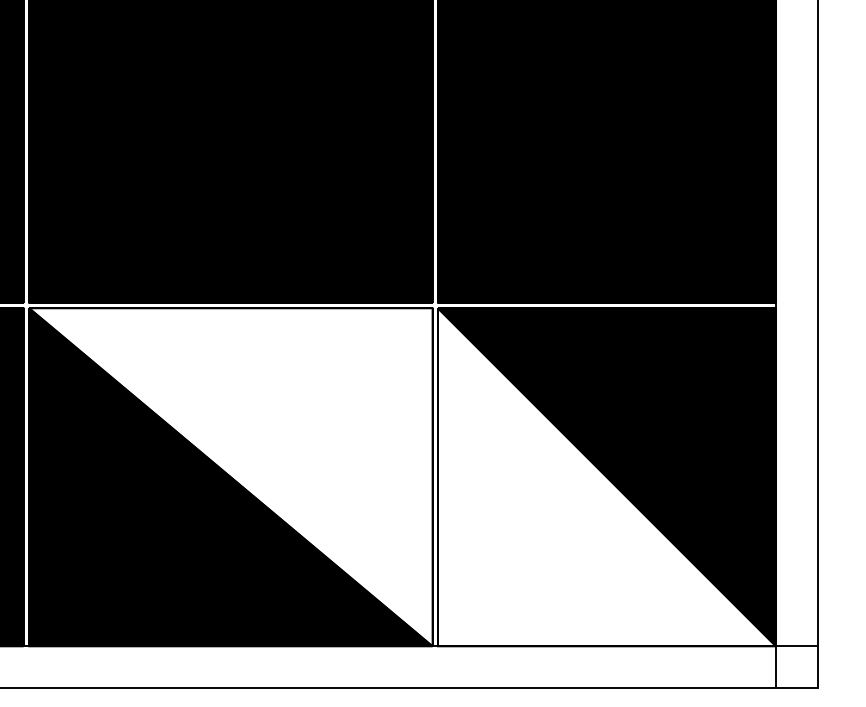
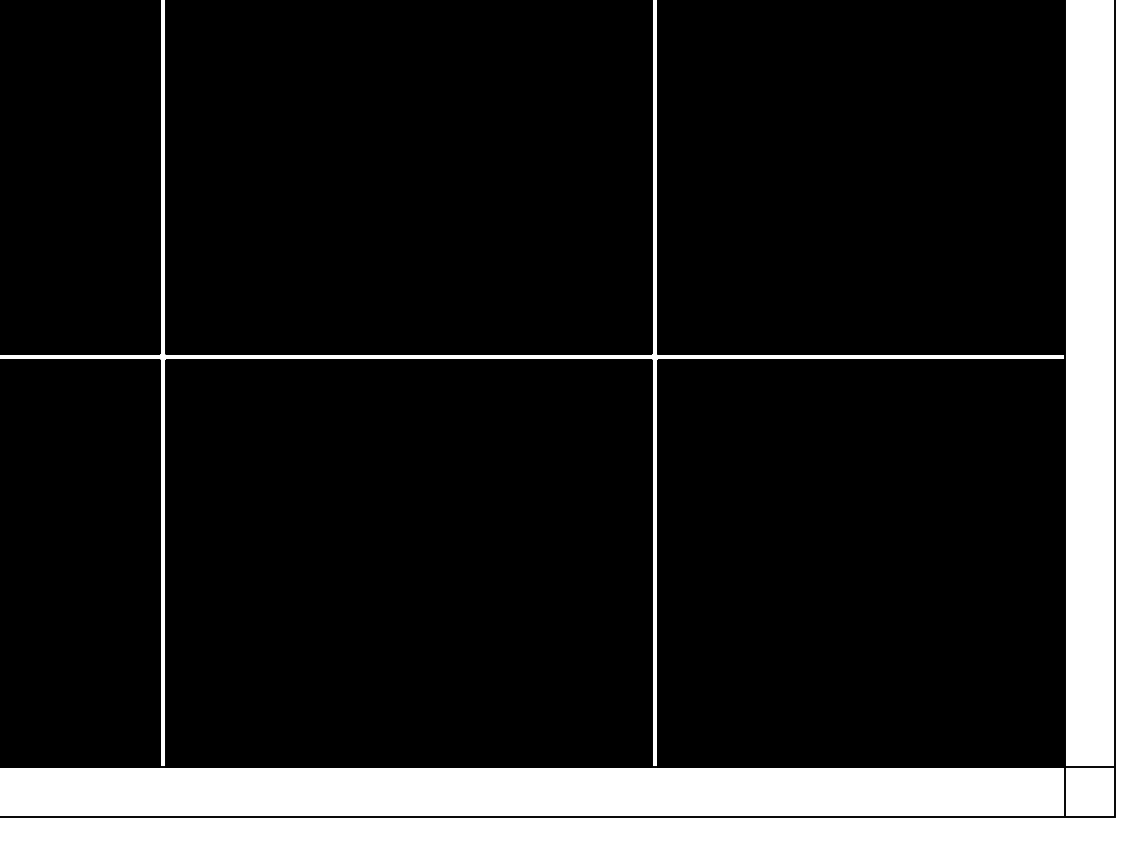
fill: (230, 477) -> (408, 563), added
fill: (607, 477) -> (861, 563), added

